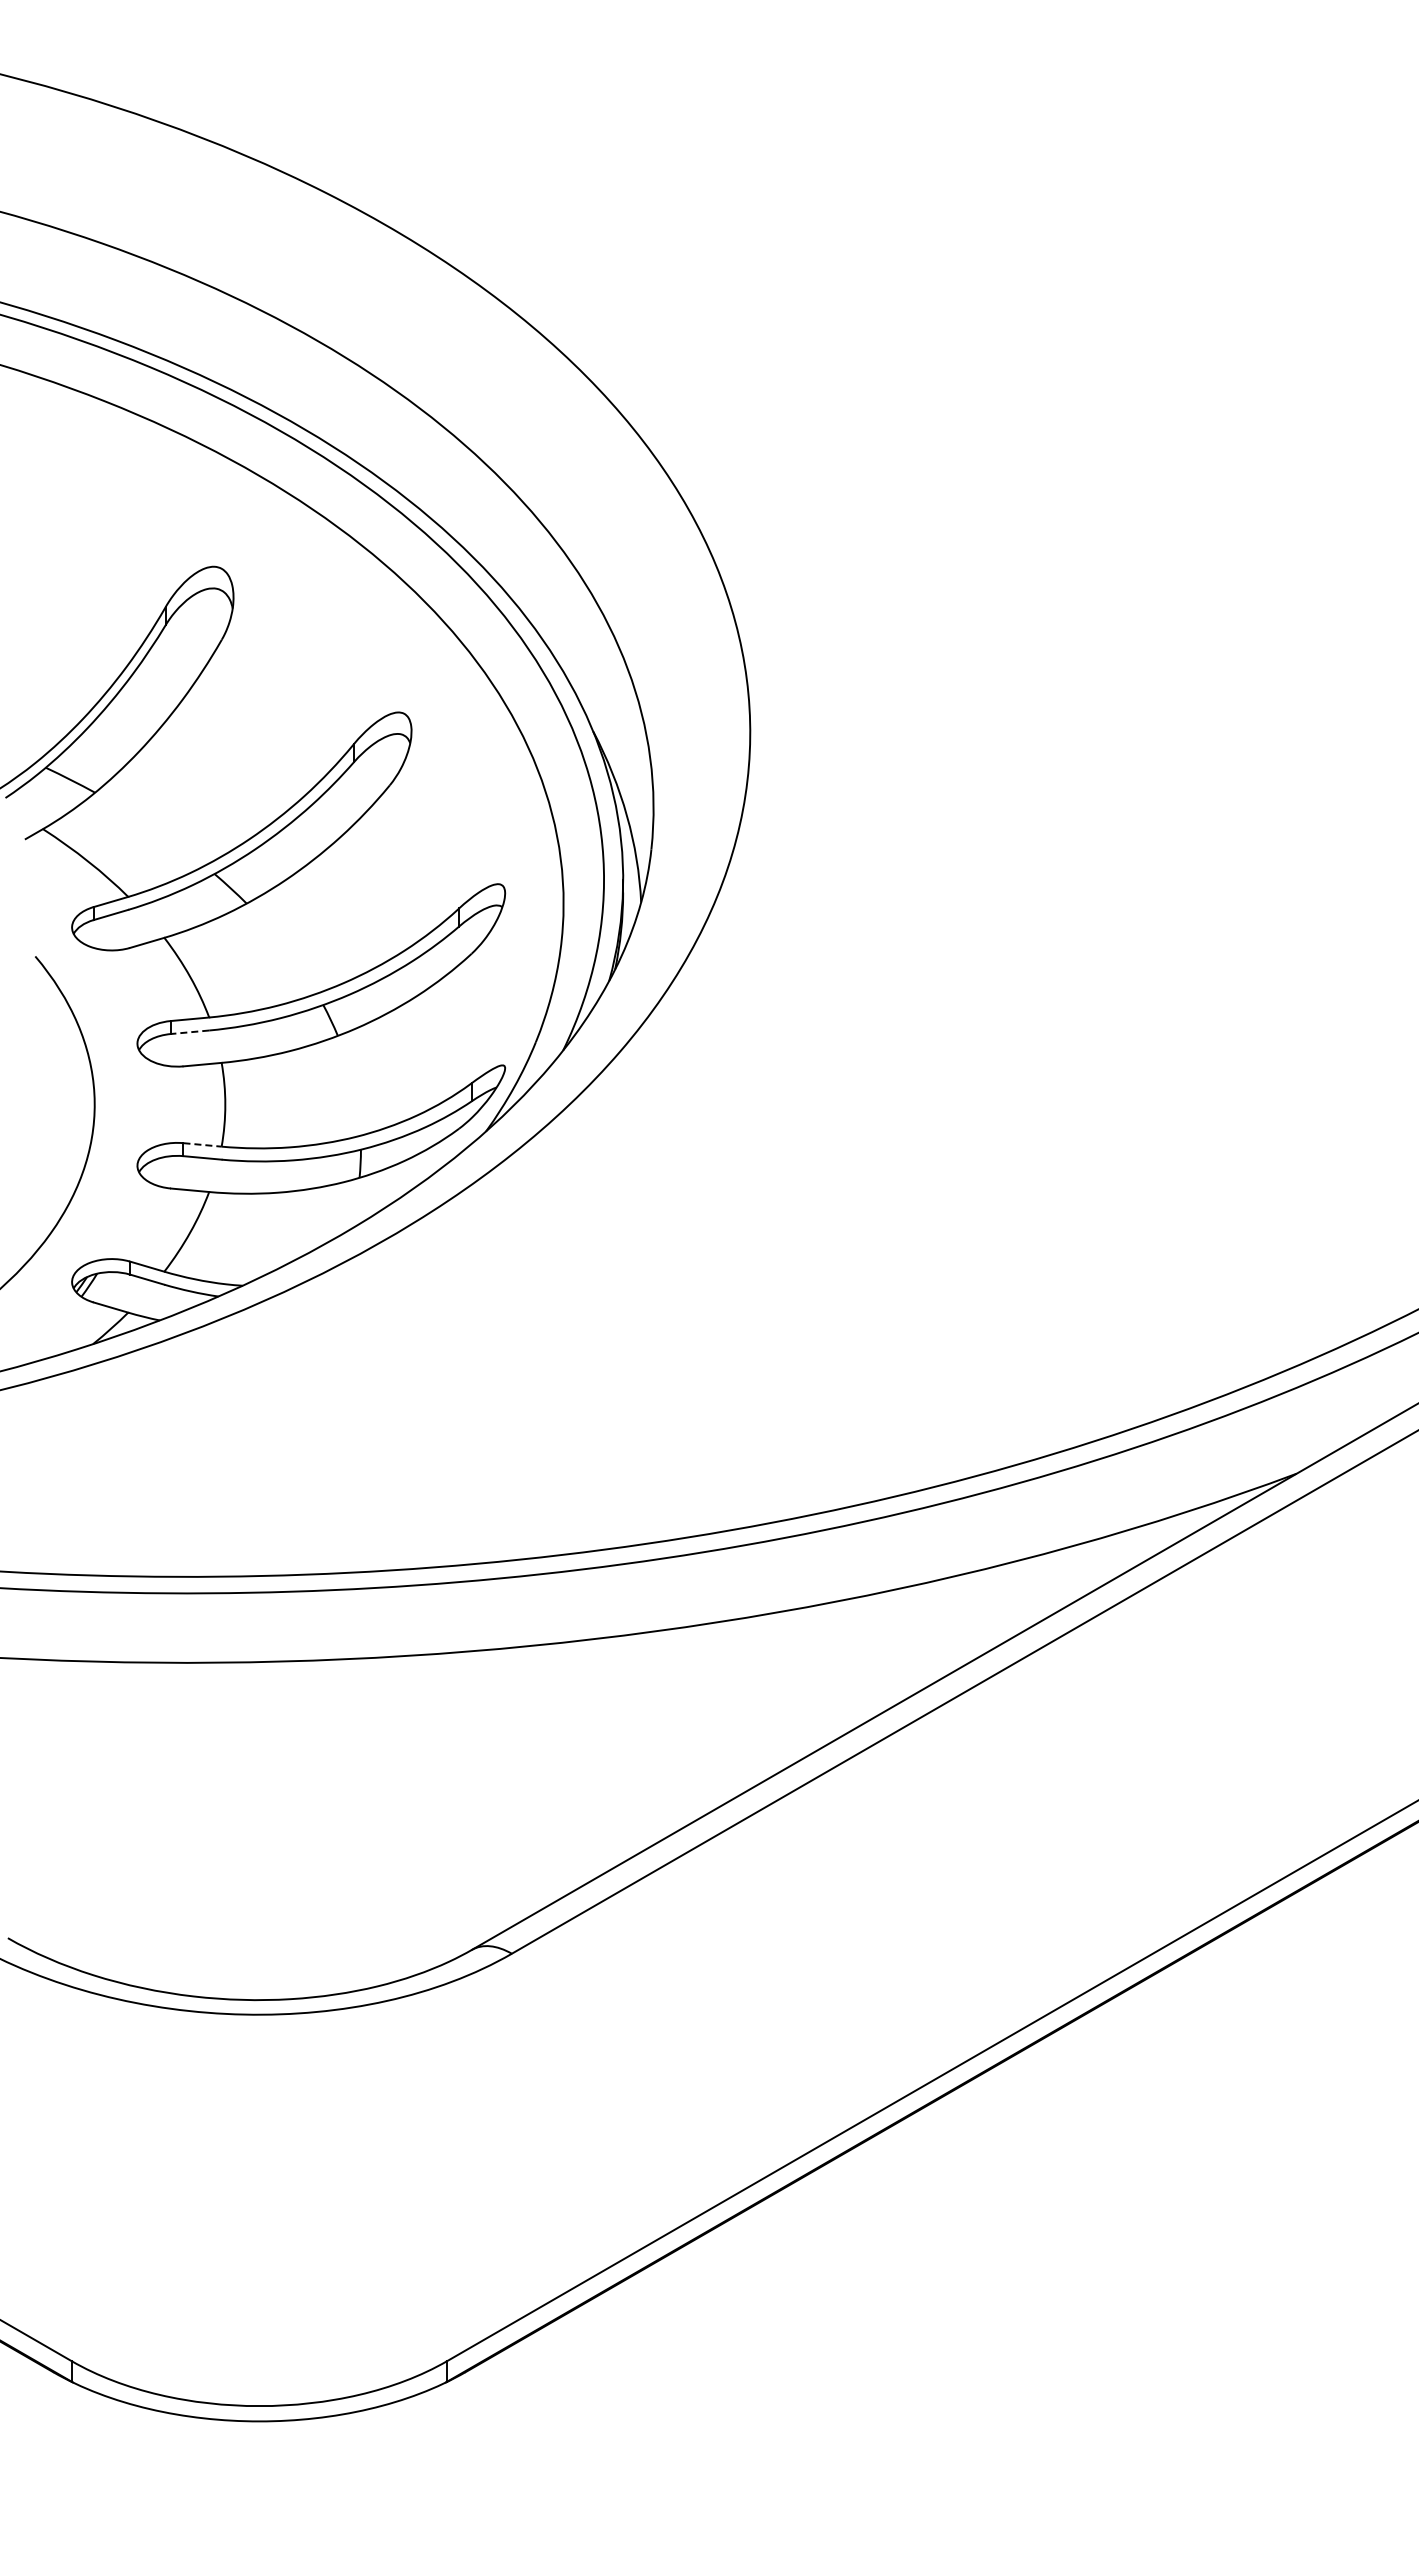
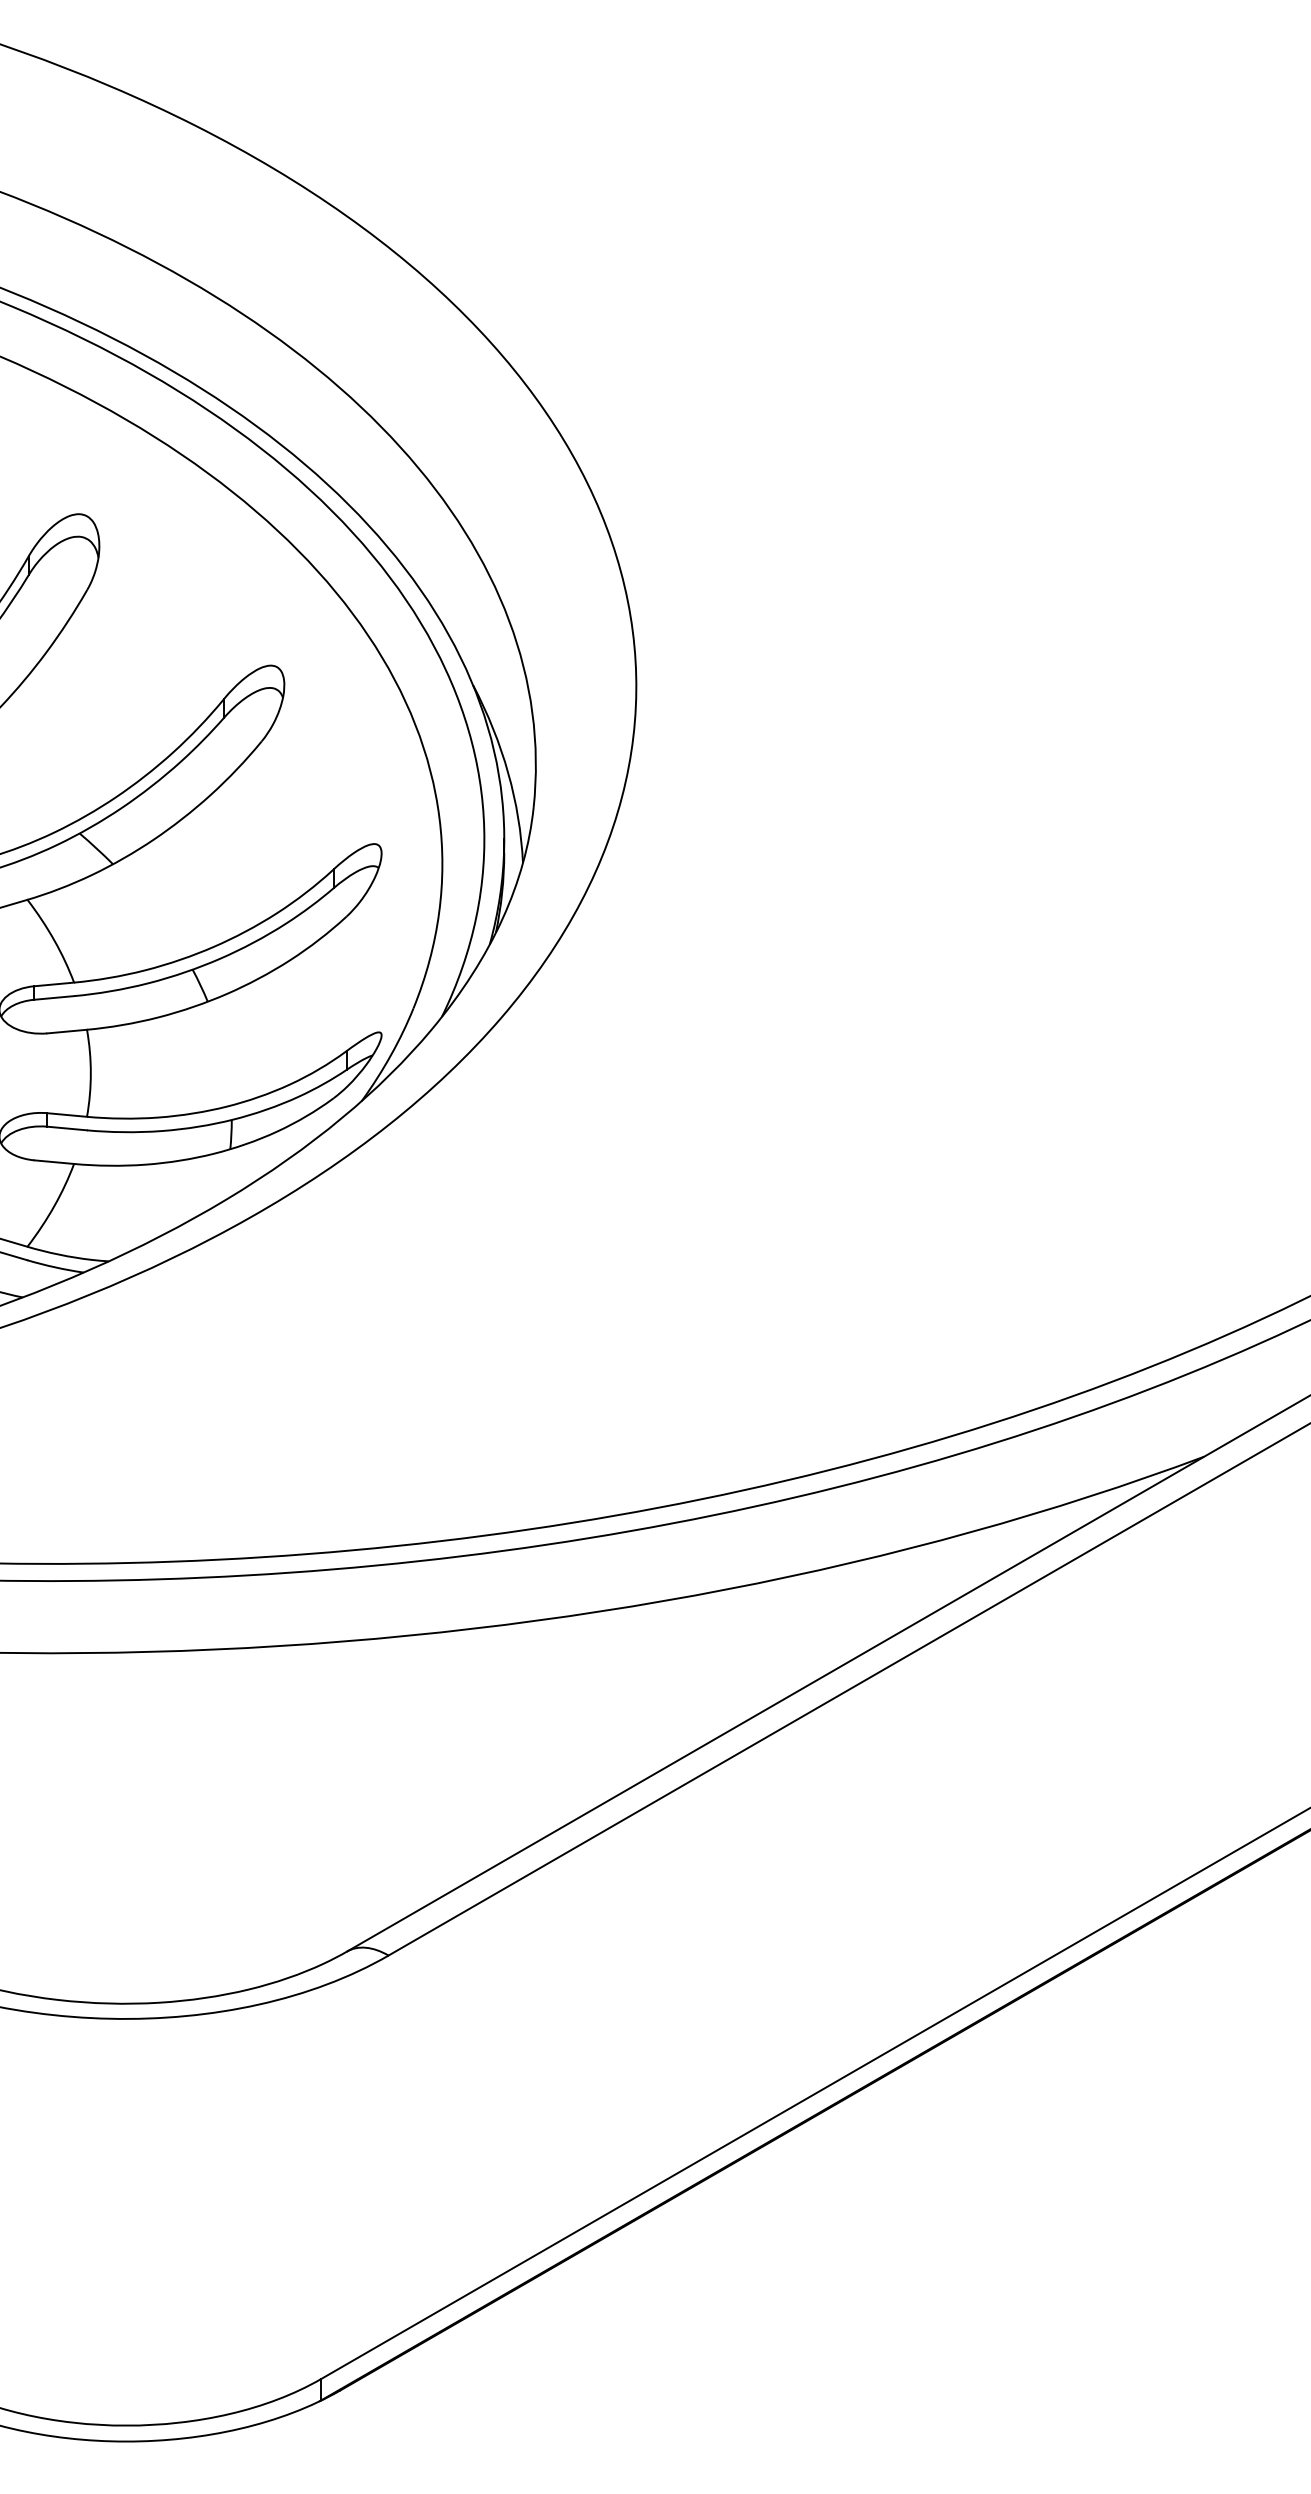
line: (189, 1032) -> (53, 998), dashed -> solid
line: (203, 1144) -> (68, 1114), dashed -> solid

